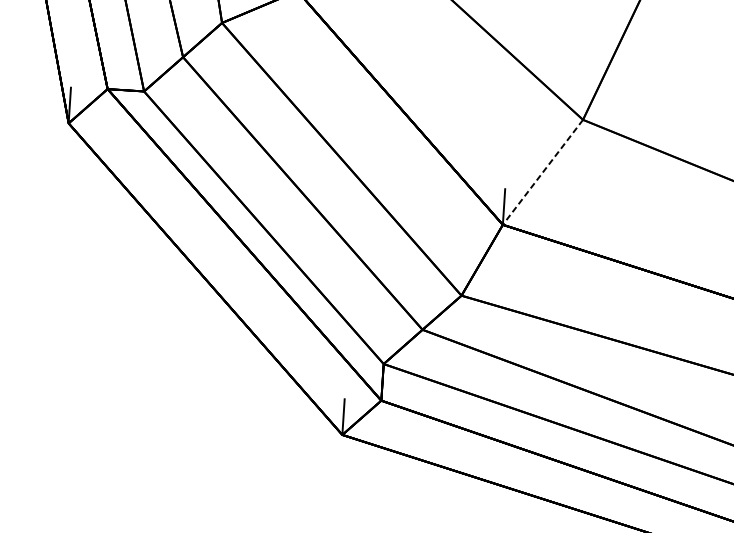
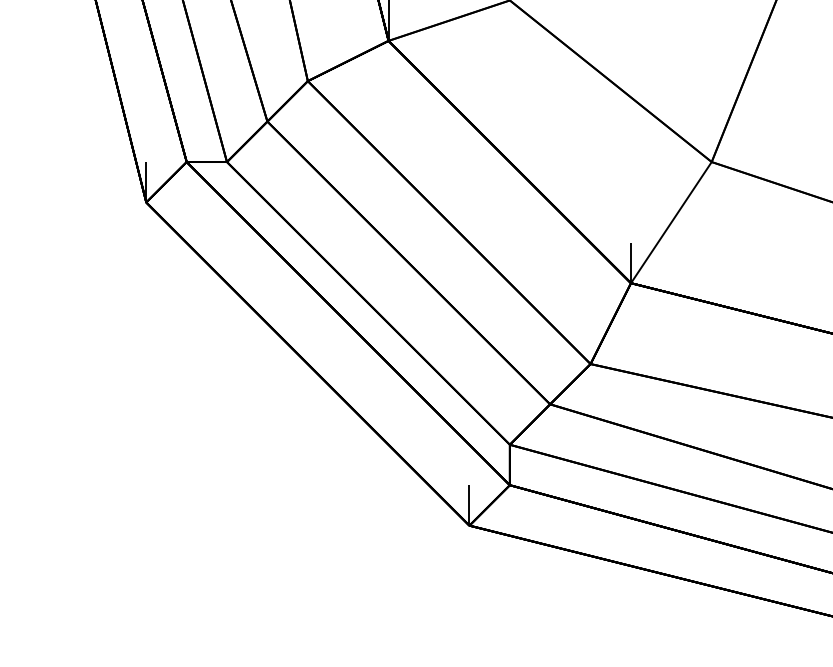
line: (543, 172) -> (671, 222), dashed -> solid

